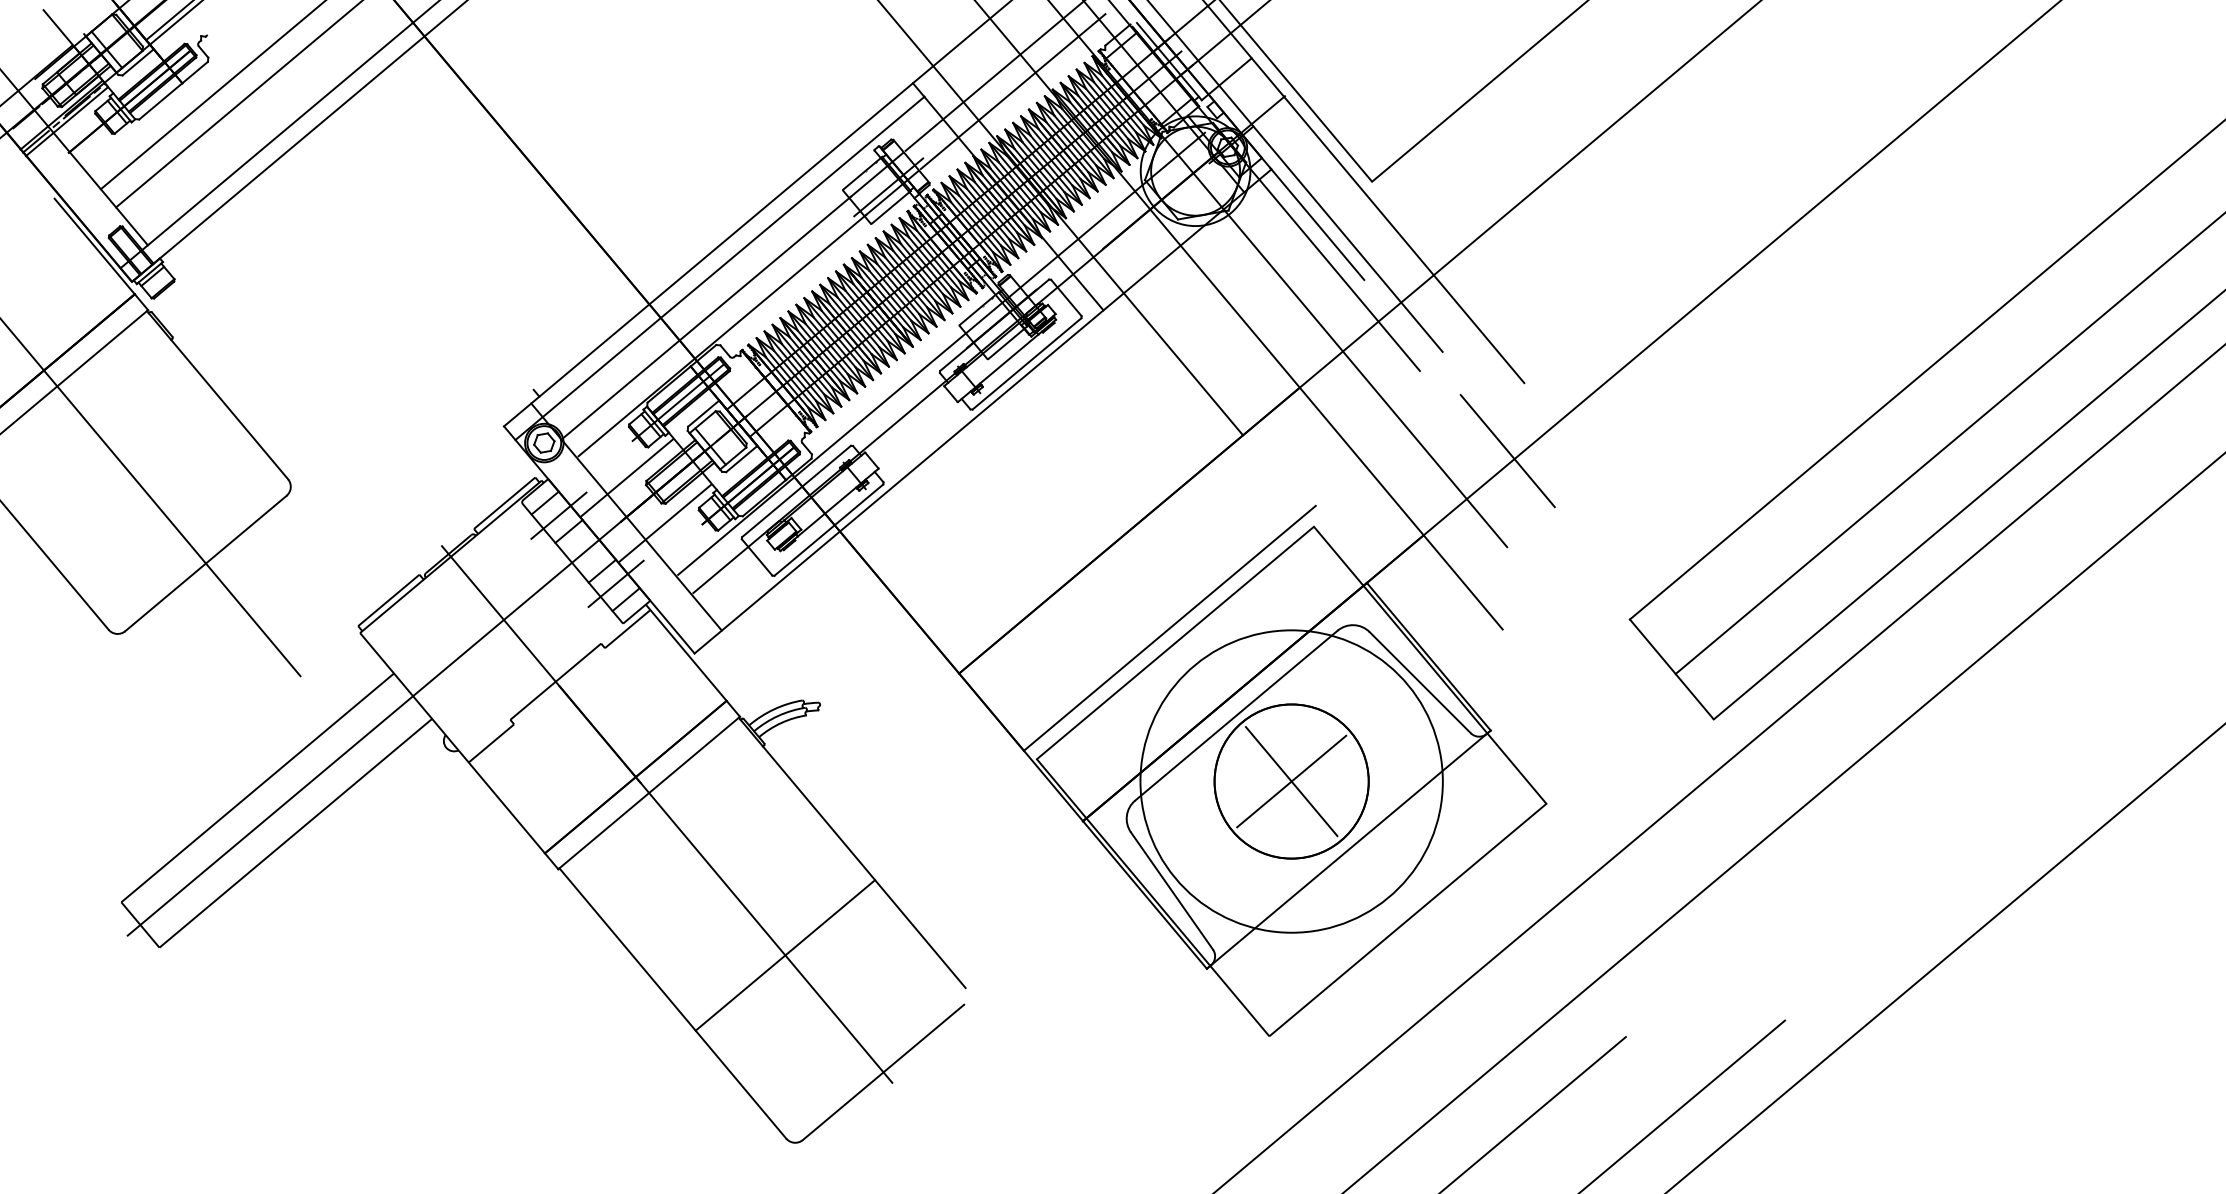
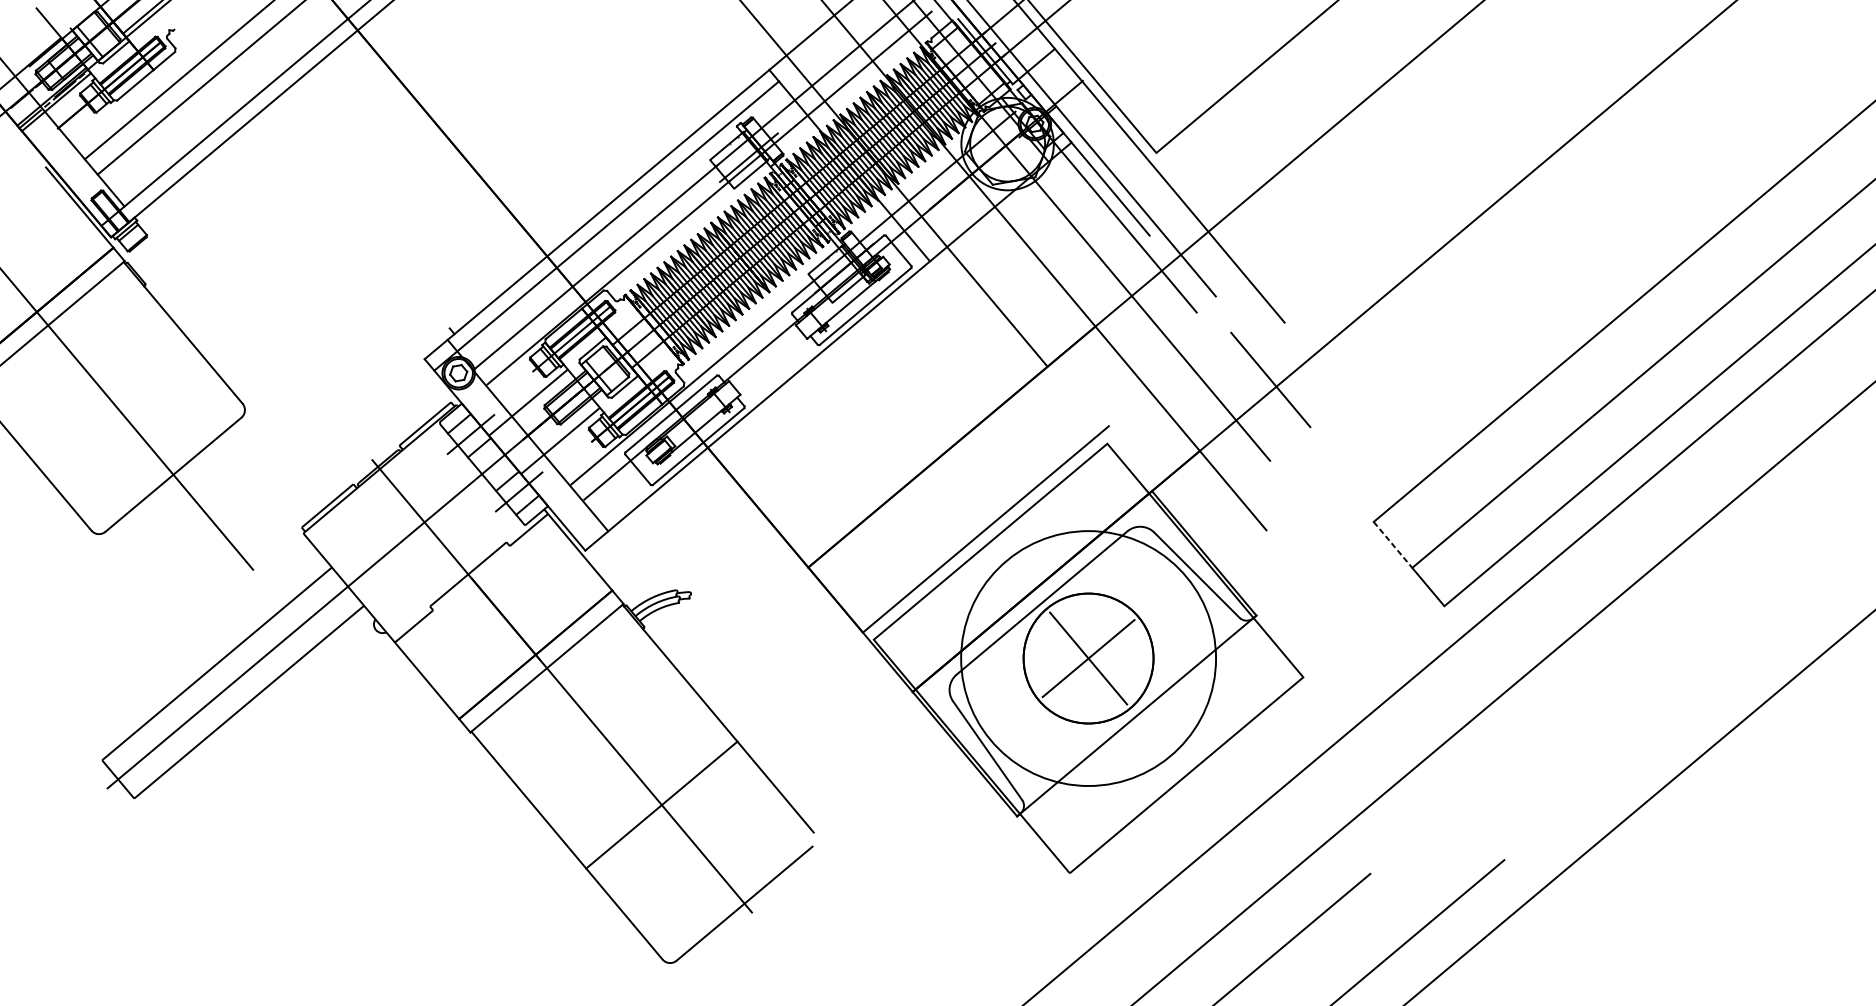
line: (1652, 646) -> (1392, 544), solid -> dashed

